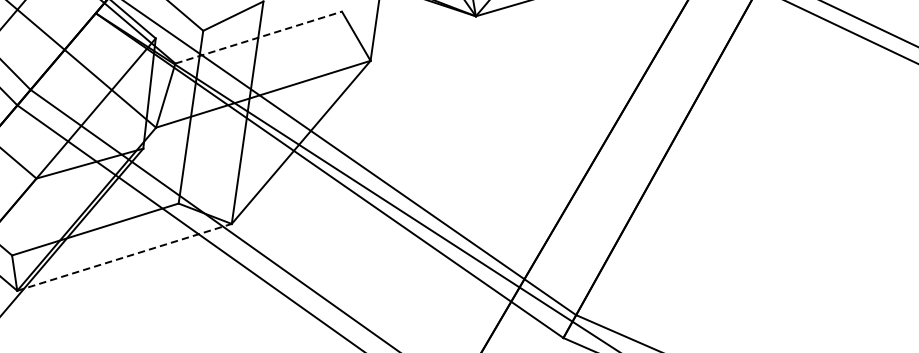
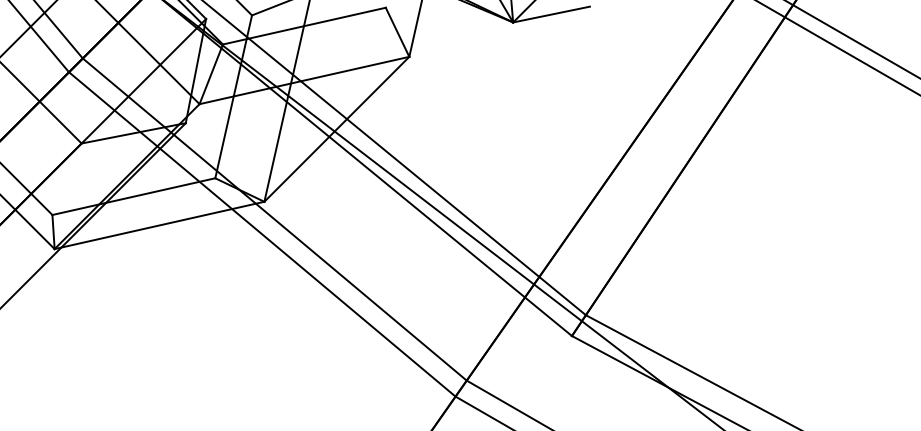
line: (258, 37) -> (304, 26), dashed -> solid
line: (124, 257) -> (159, 225), dashed -> solid

